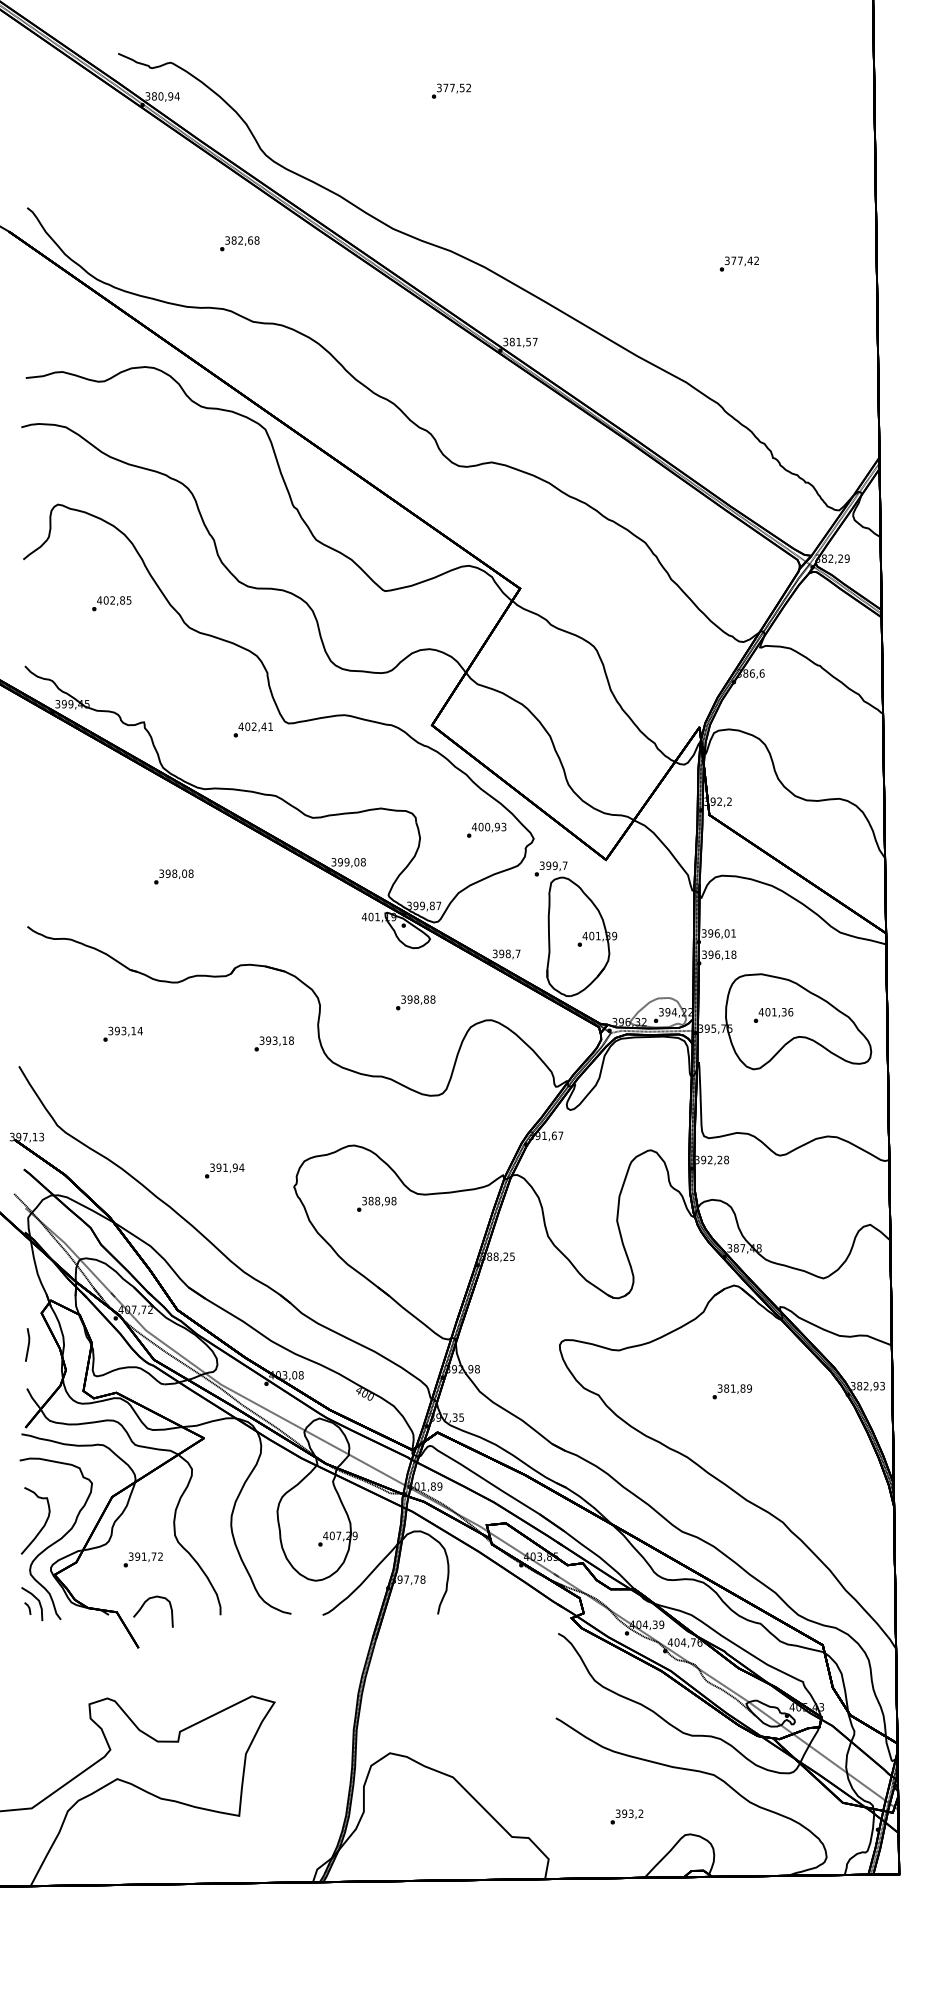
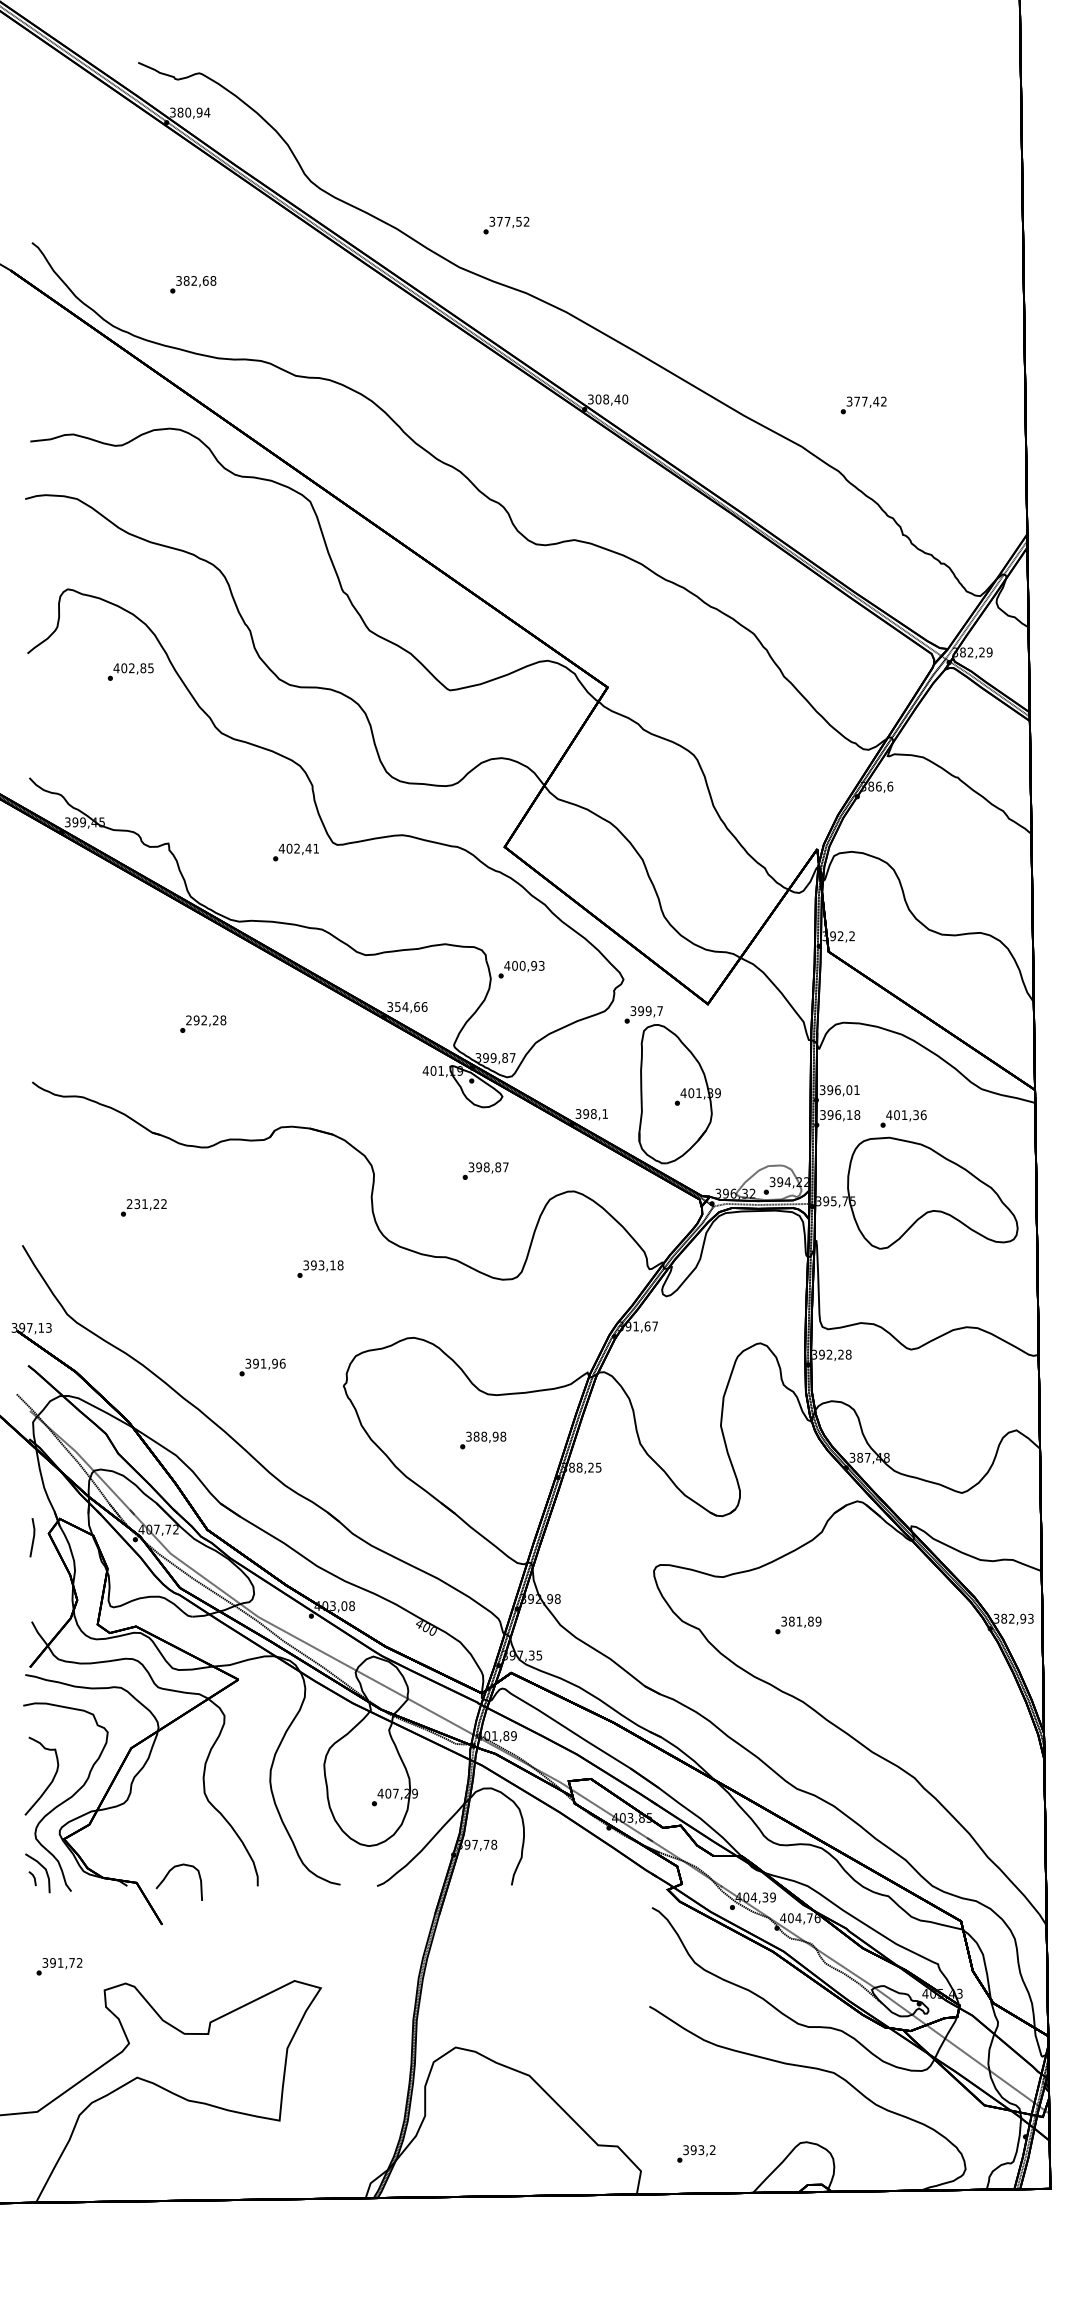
text: (451, 91) -> (506, 225), moved
text: (240, 243) -> (193, 284), moved
text: (739, 264) -> (863, 405), moved
text: (523, 342) -> (611, 399), 381,57 -> 308,40
text: (111, 603) -> (130, 671), moved
text: (486, 830) -> (521, 969), moved
text: (351, 861) -> (410, 1006), 399,08 -> 354,66
text: (173, 873) -> (202, 1020), 398,08 -> 292,28
text: (517, 953) -> (604, 1113), 398,7 -> 398,1
text: (432, 999) -> (505, 1167), 398,88 -> 398,87
text: (773, 1015) -> (903, 1118), moved
text: (125, 1031) -> (146, 1204), 393,14 -> 231,22
text: (274, 1043) -> (320, 1268), moved
text: (241, 1167) -> (282, 1363), 391,94 -> 391,96
text: (377, 1204) -> (483, 1440), moved
line: (27, 1344) -> (32, 1537), moved
text: (732, 1391) -> (798, 1625), moved
text: (143, 1559) -> (59, 1966), moved
text: (627, 1816) -> (696, 2153), moved

